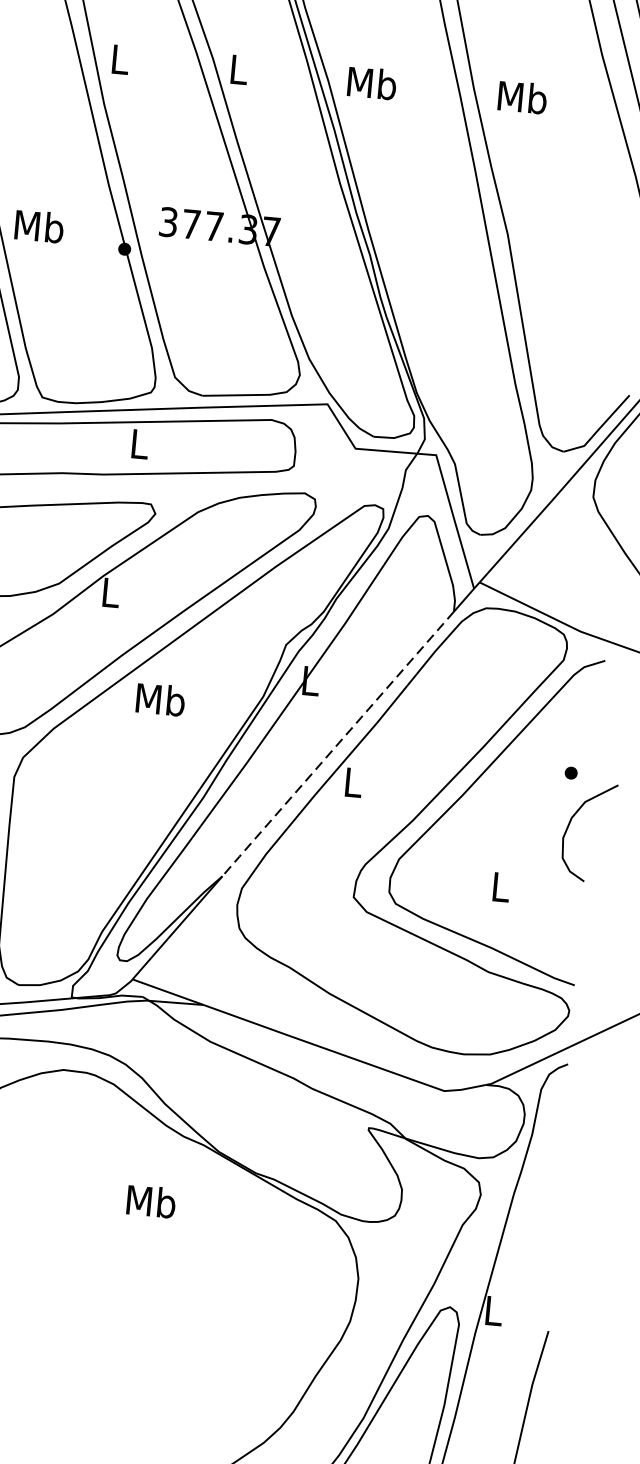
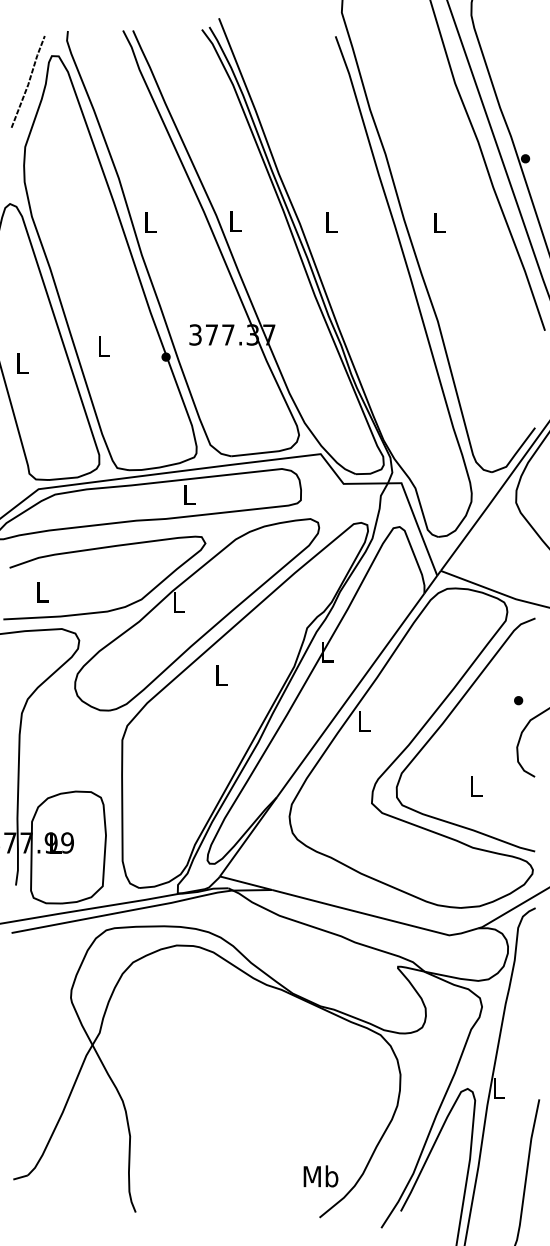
text: (372, 83) -> (331, 222), Mb -> L
text: (522, 97) -> (439, 222), Mb -> L
text: (38, 226) -> (103, 346), Mb -> L
text: (160, 699) -> (221, 675), Mb -> L
line: (337, 745) -> (350, 696), dashed -> solid
text: (150, 1201) -> (320, 1176), moved

